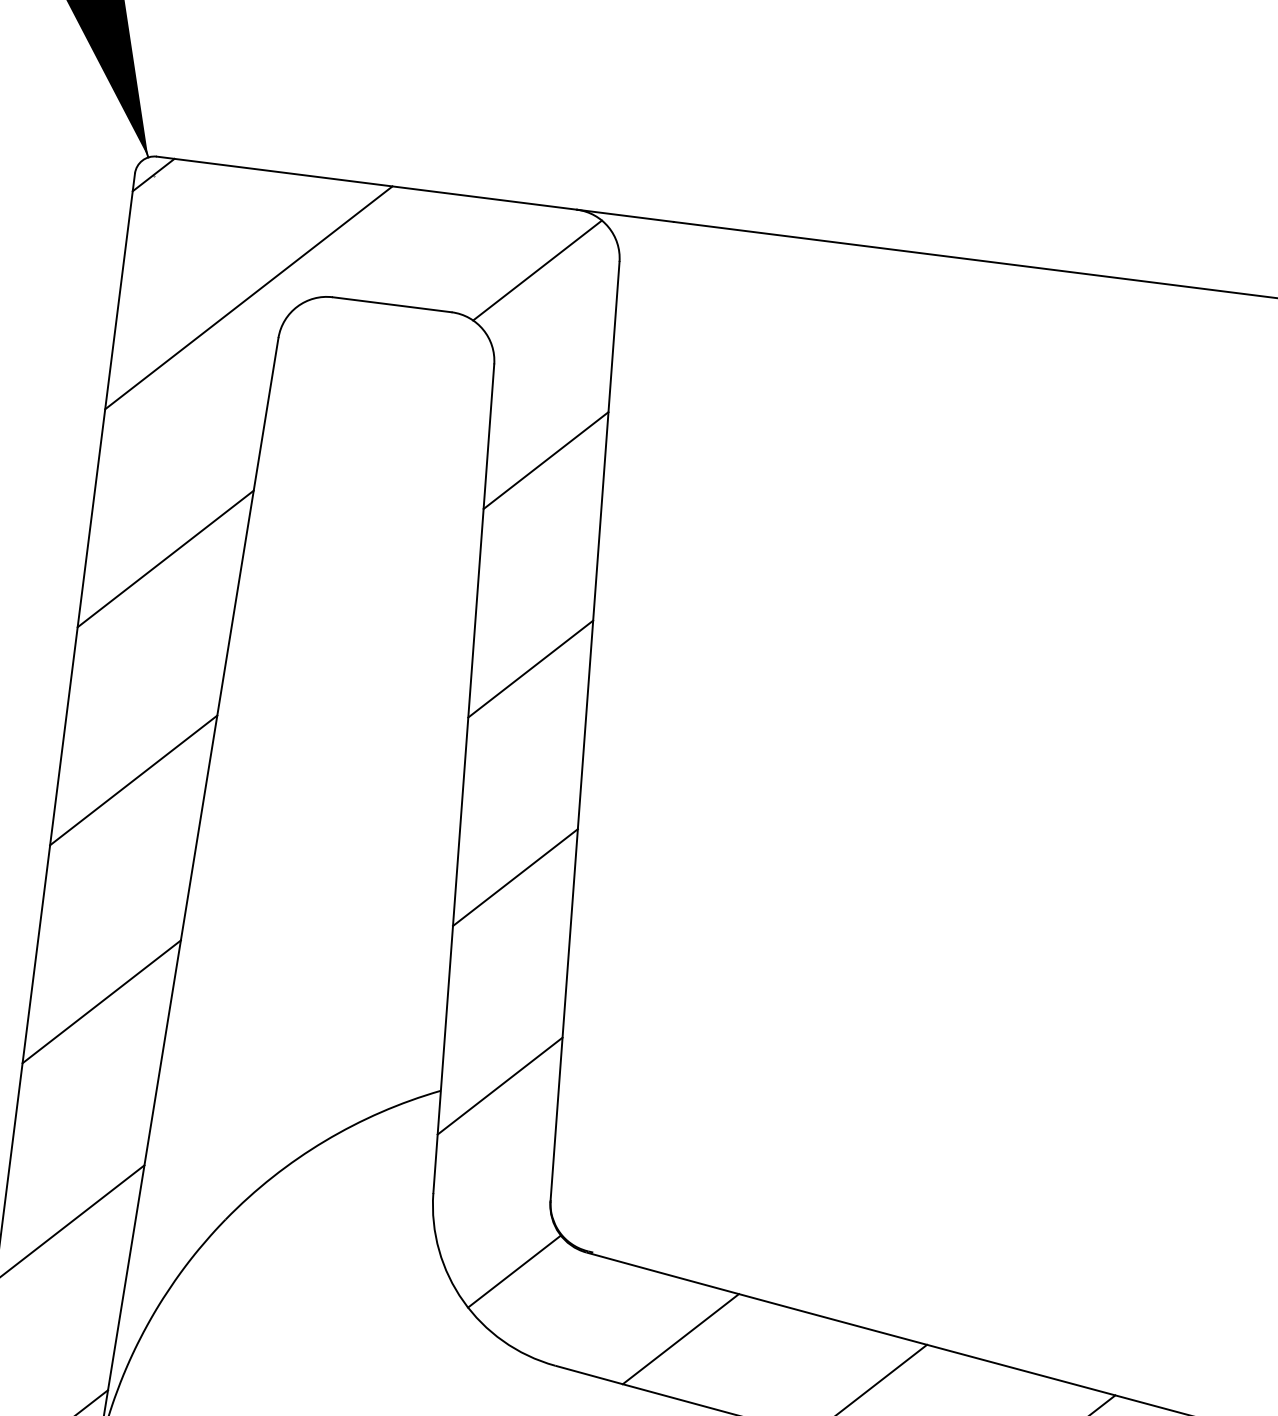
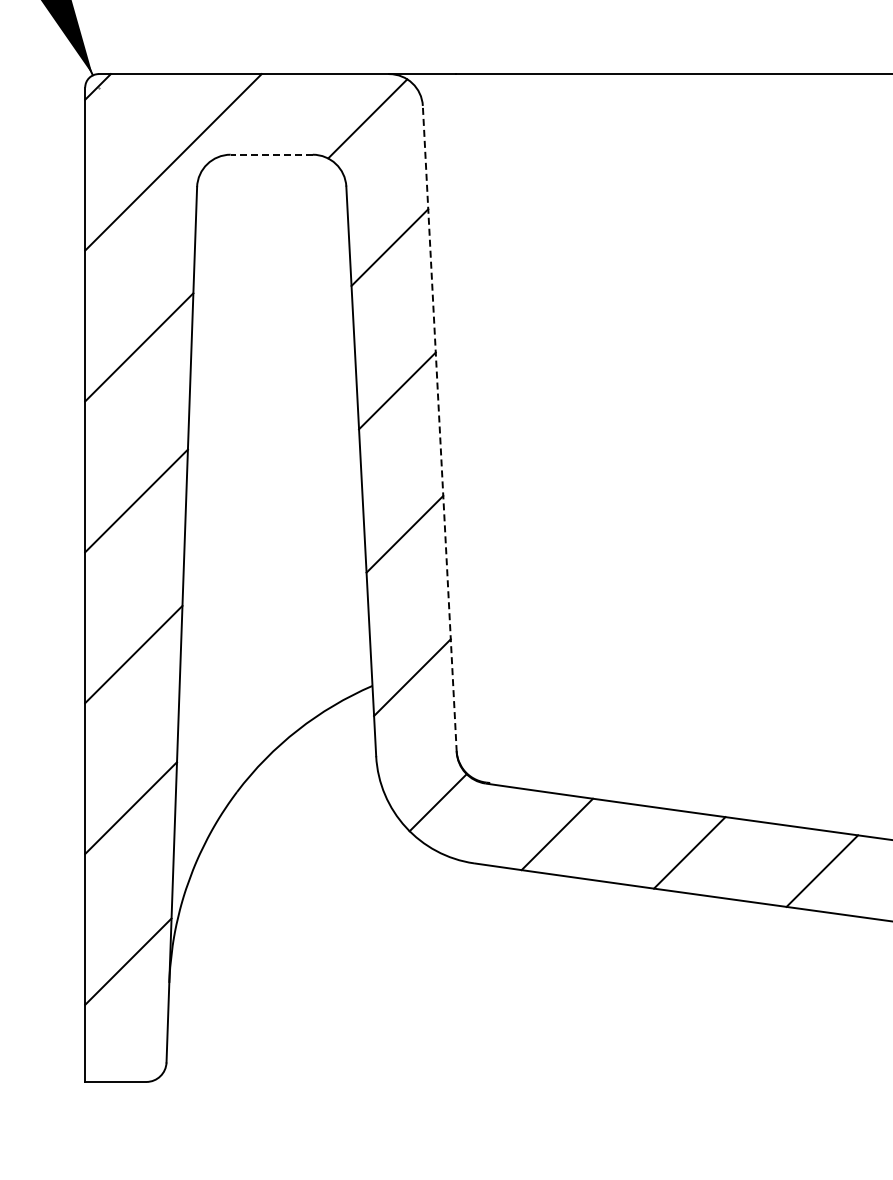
line: (391, 304) -> (271, 154), solid -> dashed
line: (584, 731) -> (439, 428), solid -> dashed

